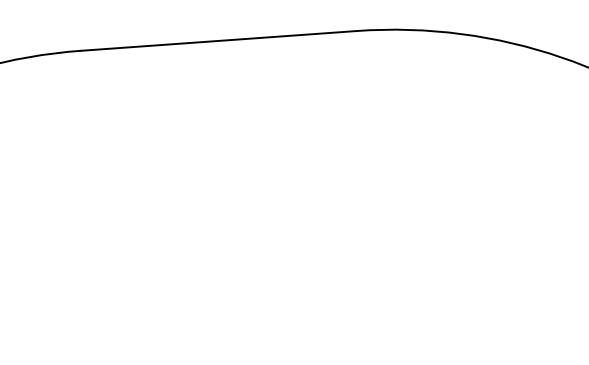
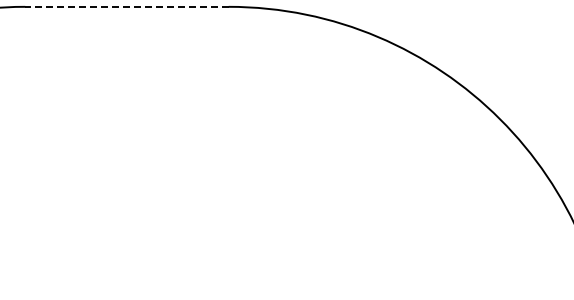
line: (218, 40) -> (126, 6), solid -> dashed

